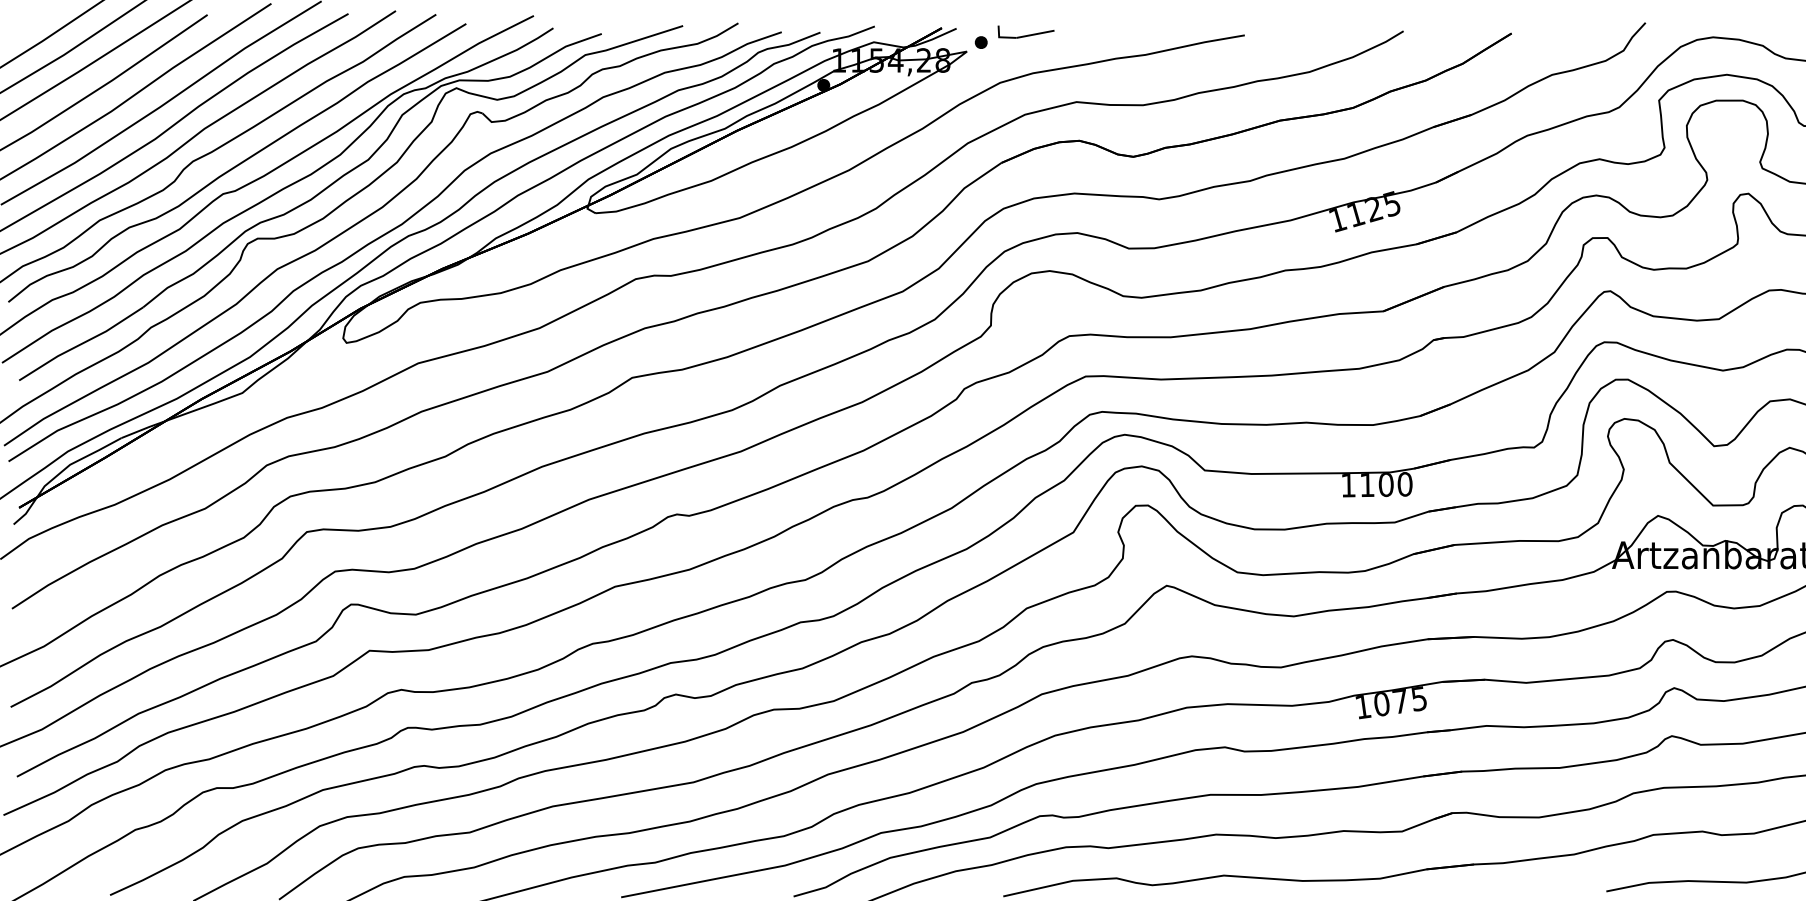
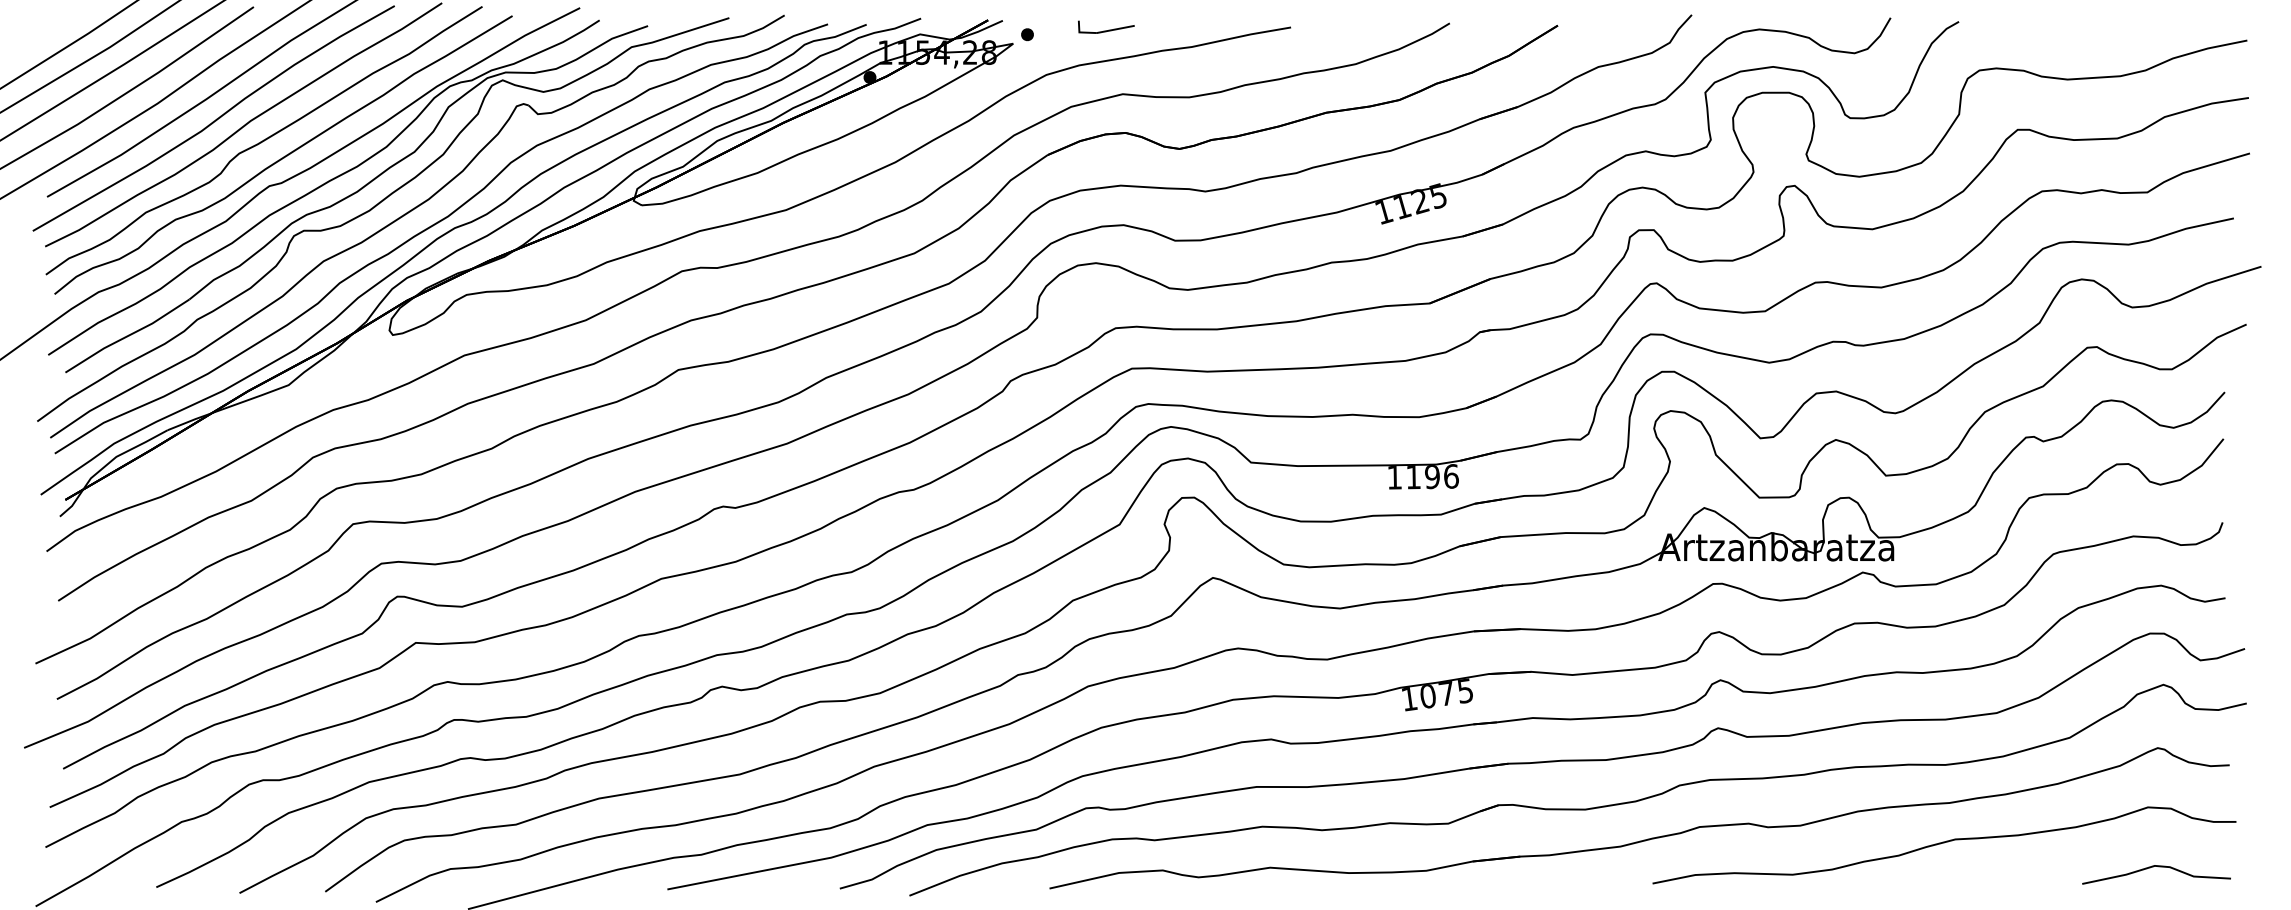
part: (1026, 31) -> (1106, 26), moved
text: (1395, 484) -> (1441, 476), 1100 -> 1196

